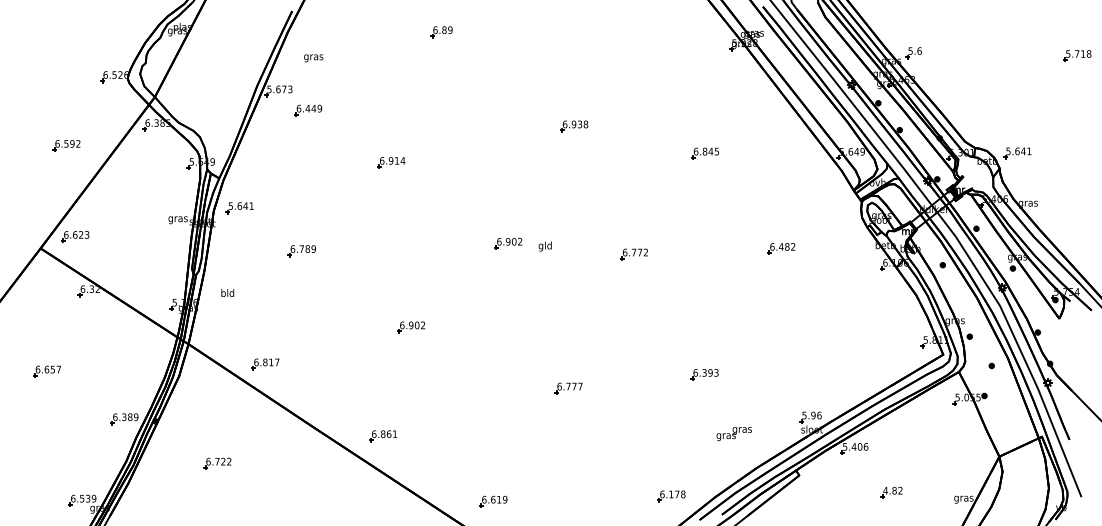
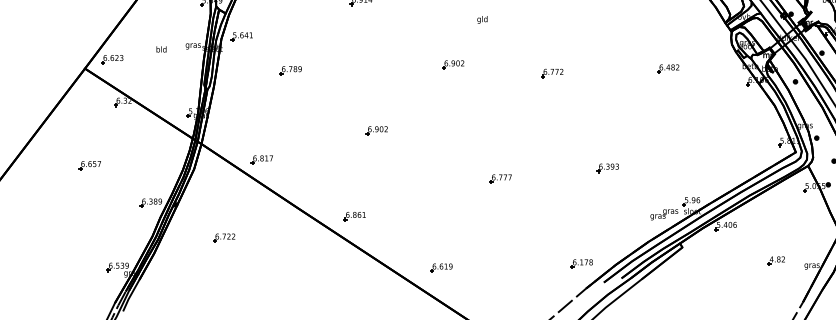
text: (544, 246) -> (481, 19), moved
text: (227, 292) -> (161, 49), moved
text: (733, 434) -> (663, 215), moved
part: (891, 492) -> (776, 260), moved

